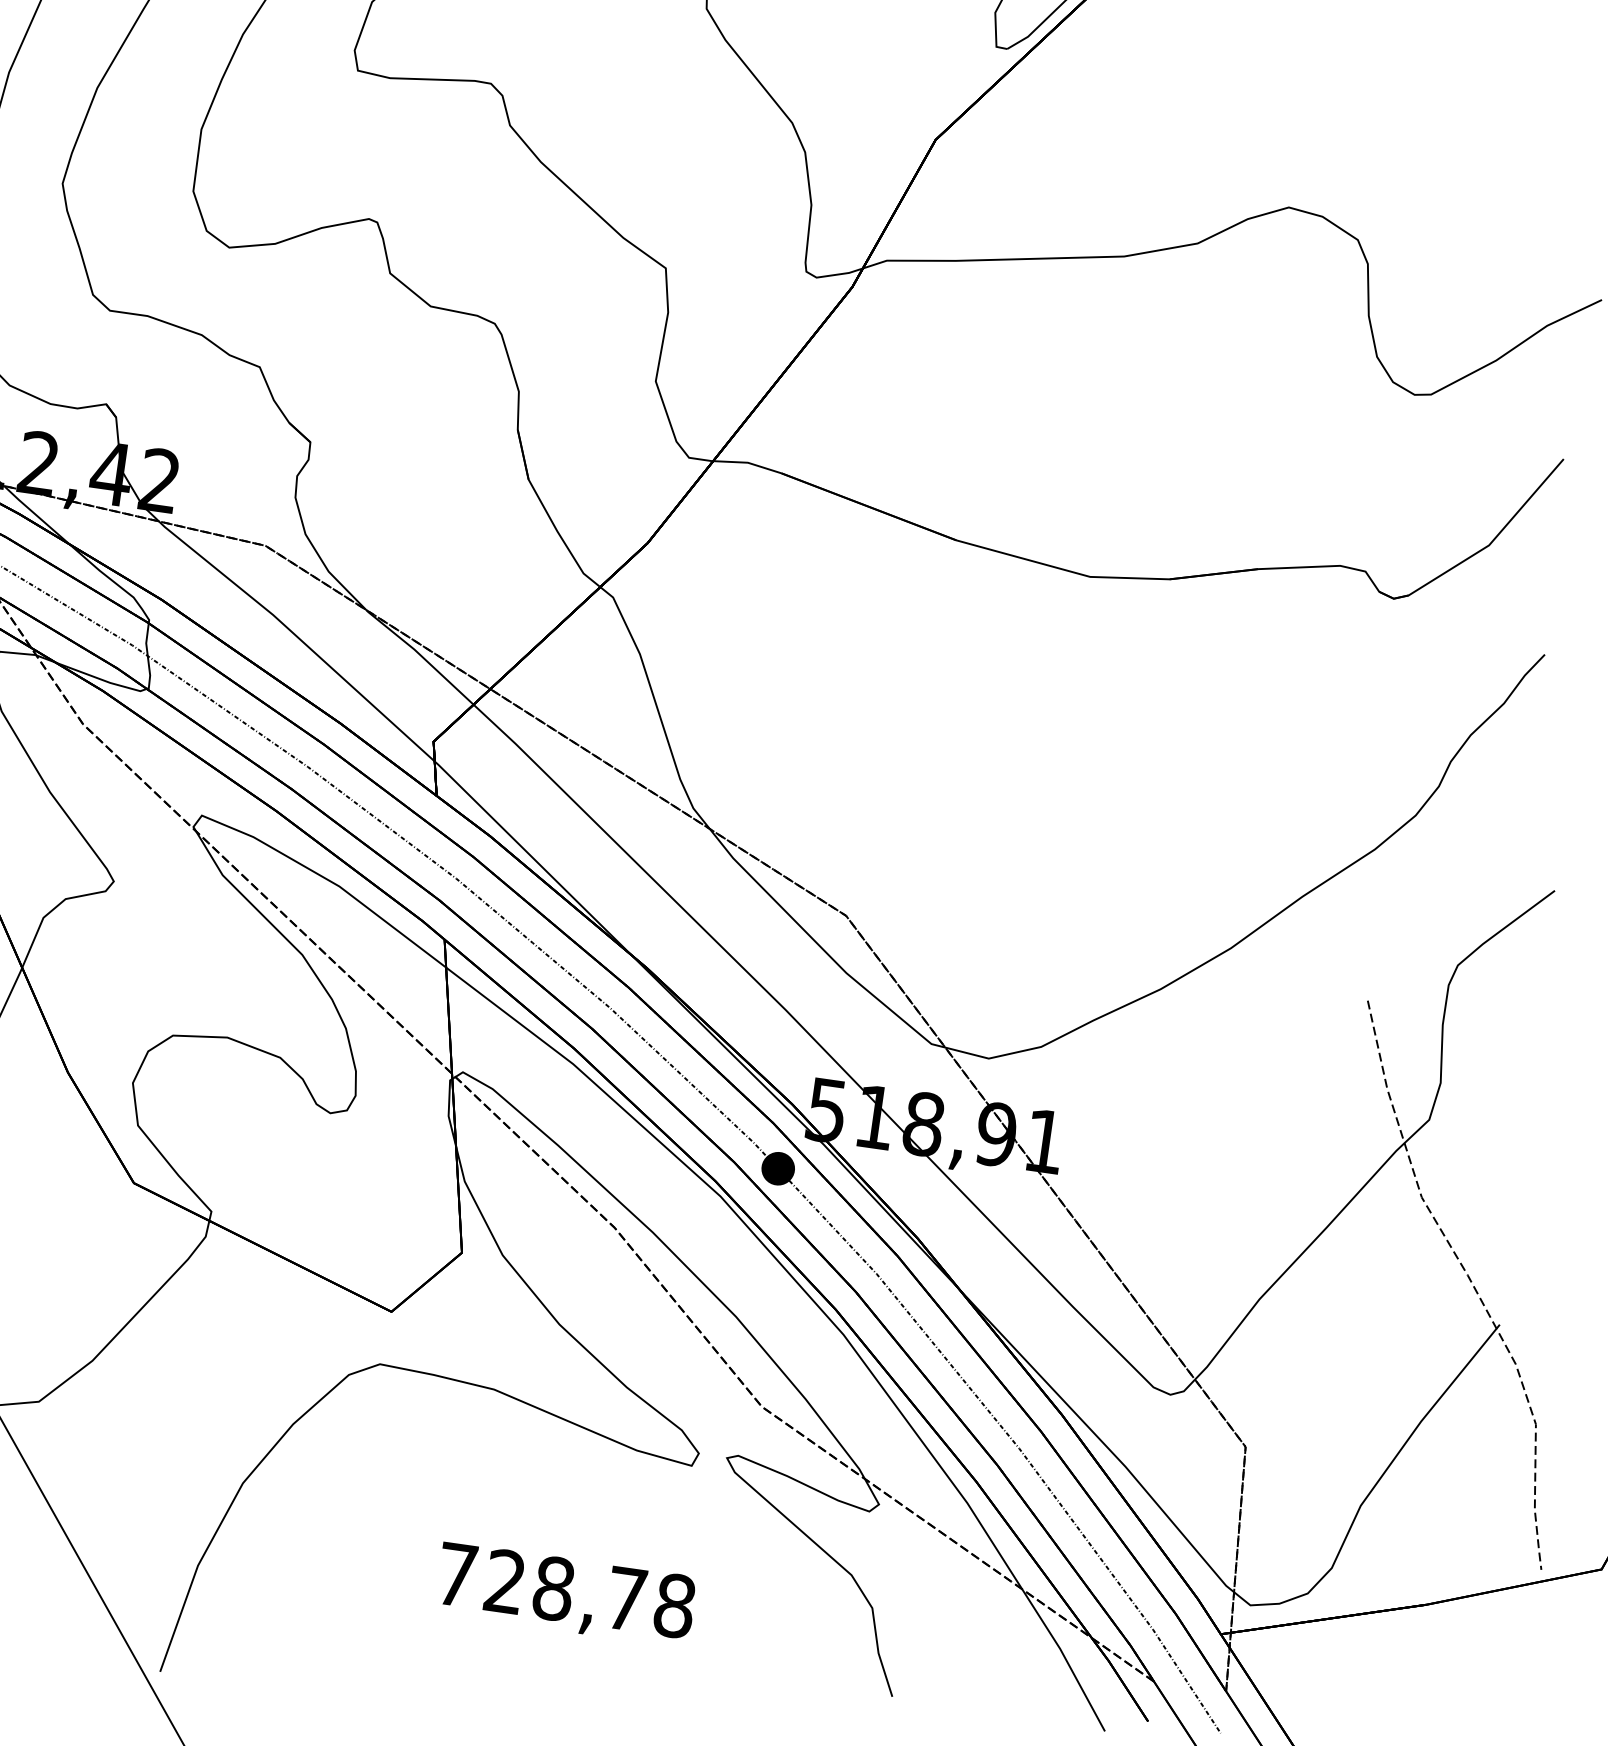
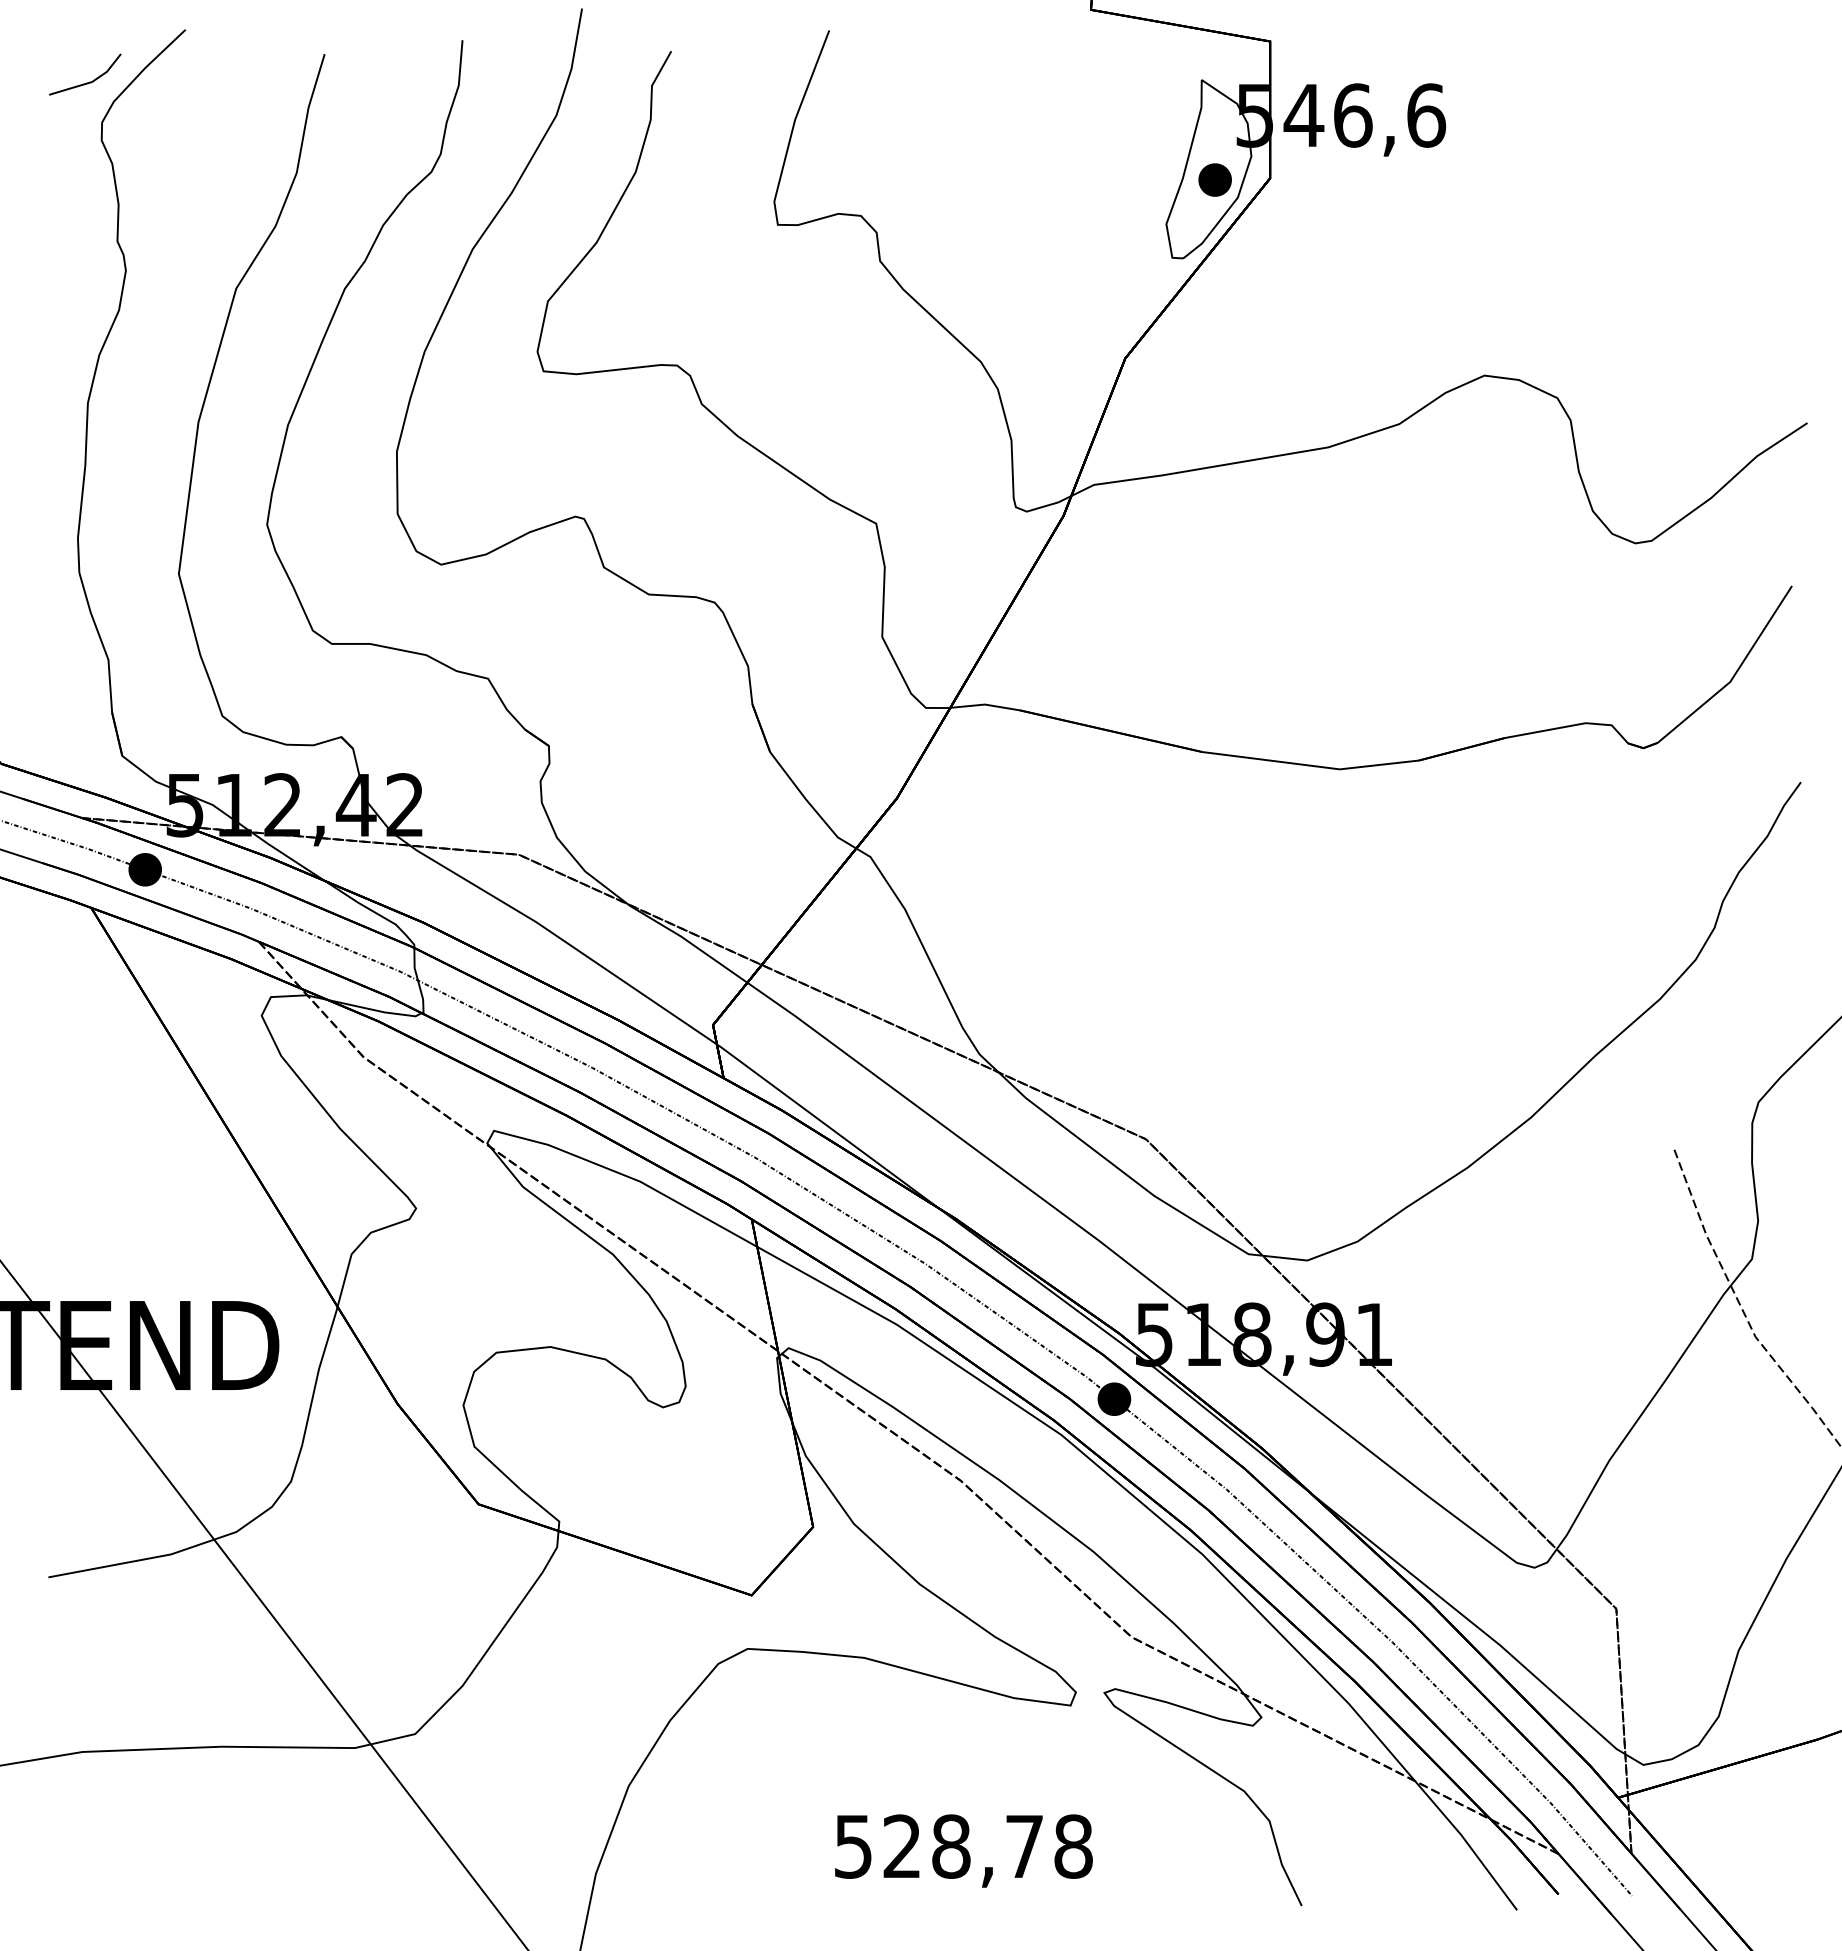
text: (456, 1574) -> (853, 1846), 728,78 -> 528,78

